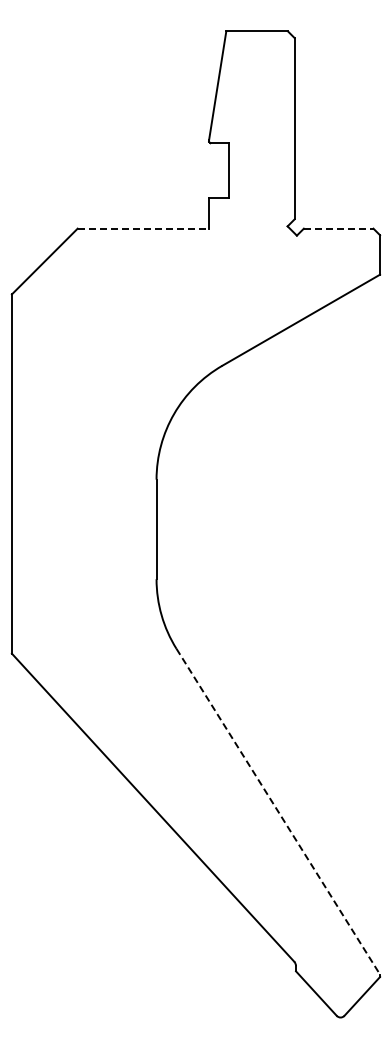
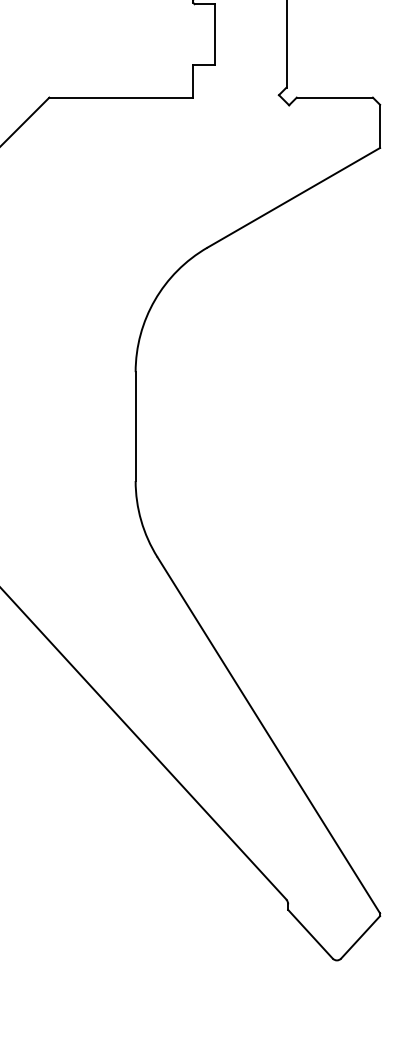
line: (143, 228) -> (121, 97), dashed -> solid
line: (338, 228) -> (334, 97), dashed -> solid
line: (278, 812) -> (269, 736), dashed -> solid

